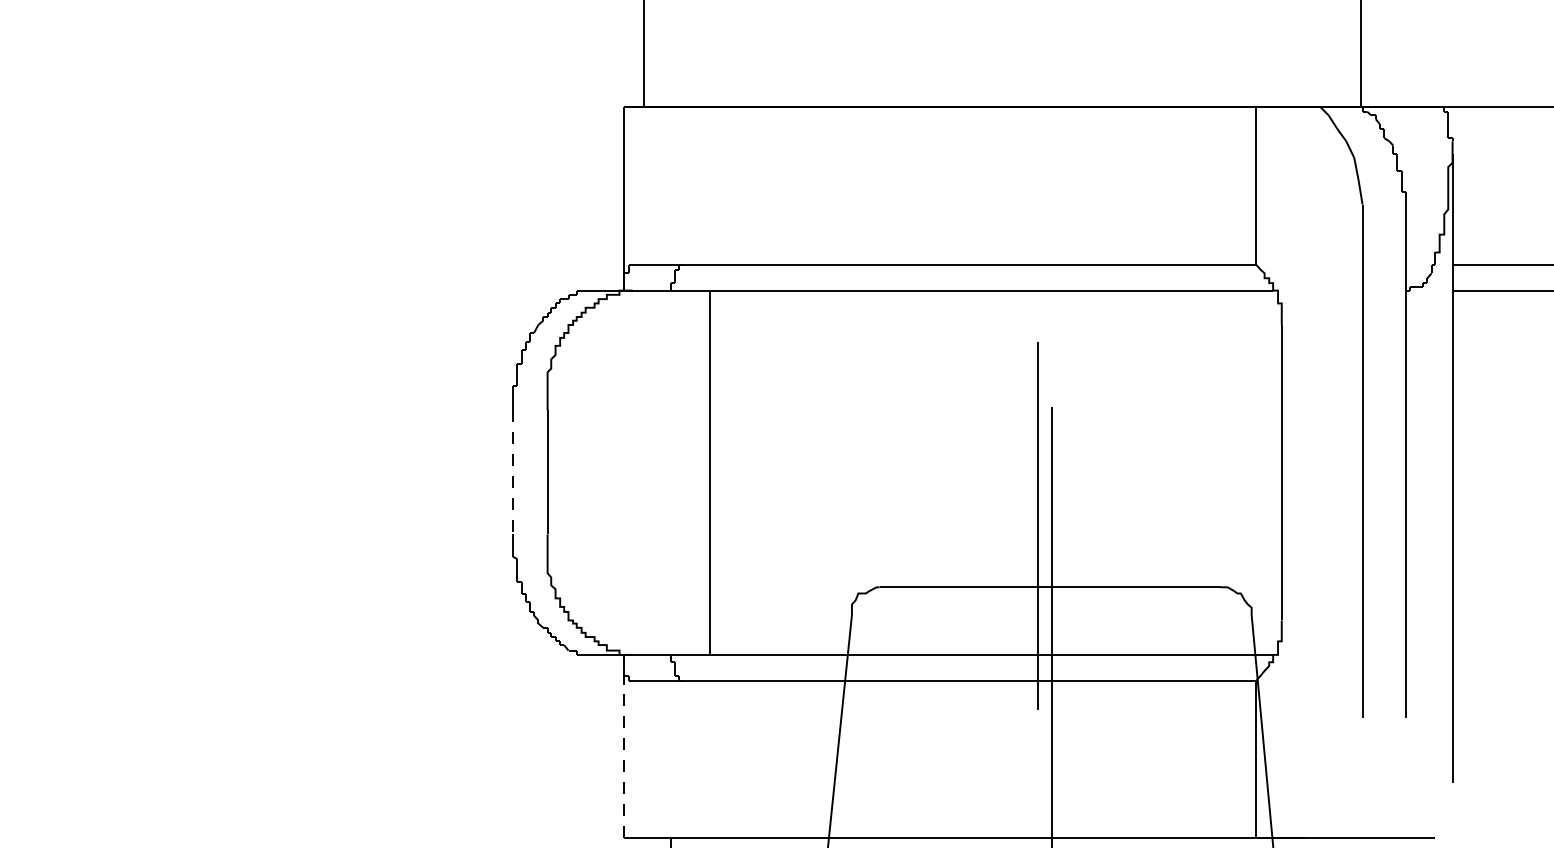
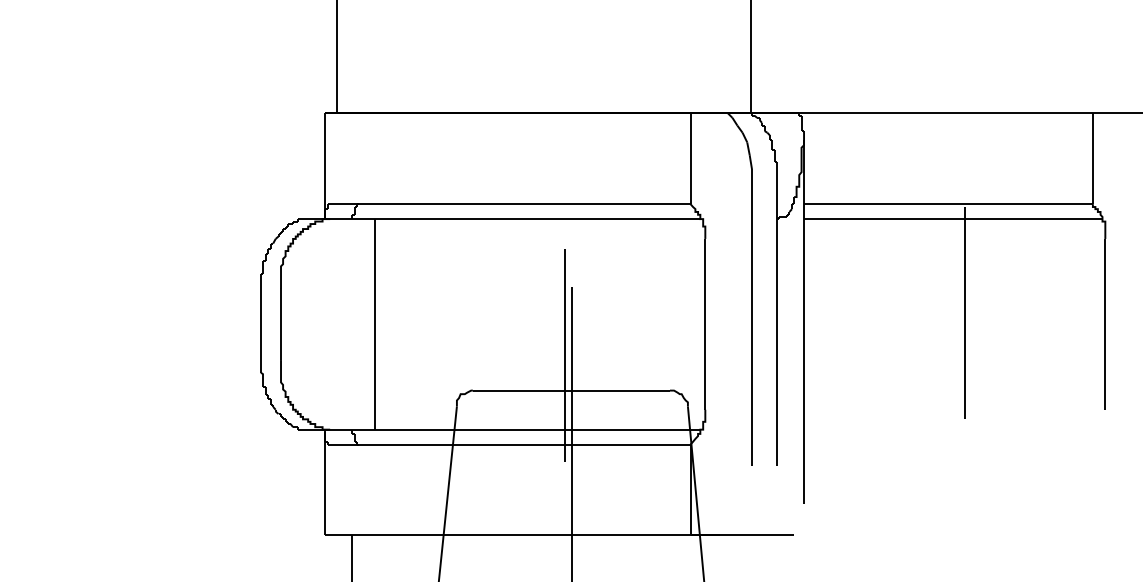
line: (512, 472) -> (260, 324), dashed -> solid
line: (624, 746) -> (325, 482), dashed -> solid

